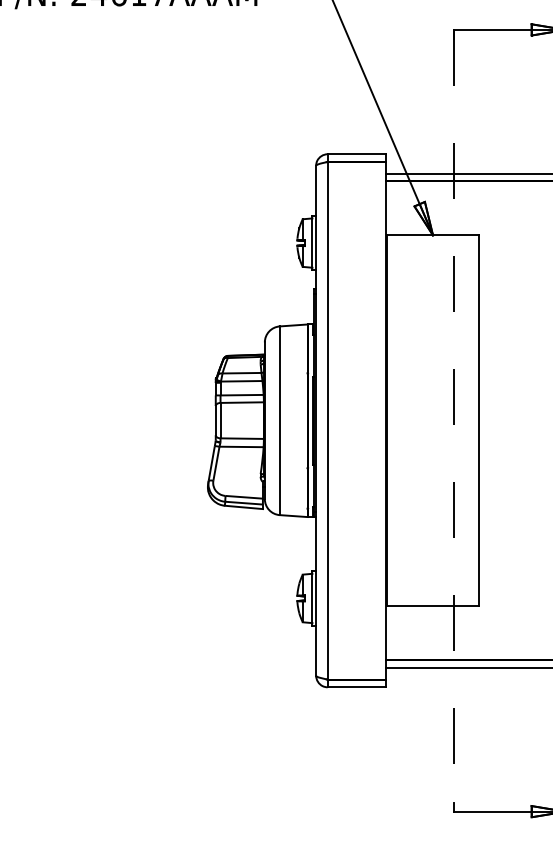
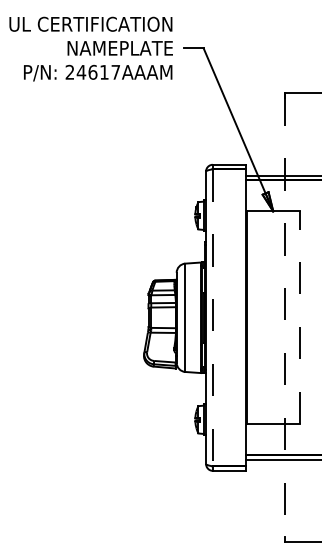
line: (327, 420) -> (212, 317), solid -> dashed
line: (478, 420) -> (299, 317), solid -> dashed

